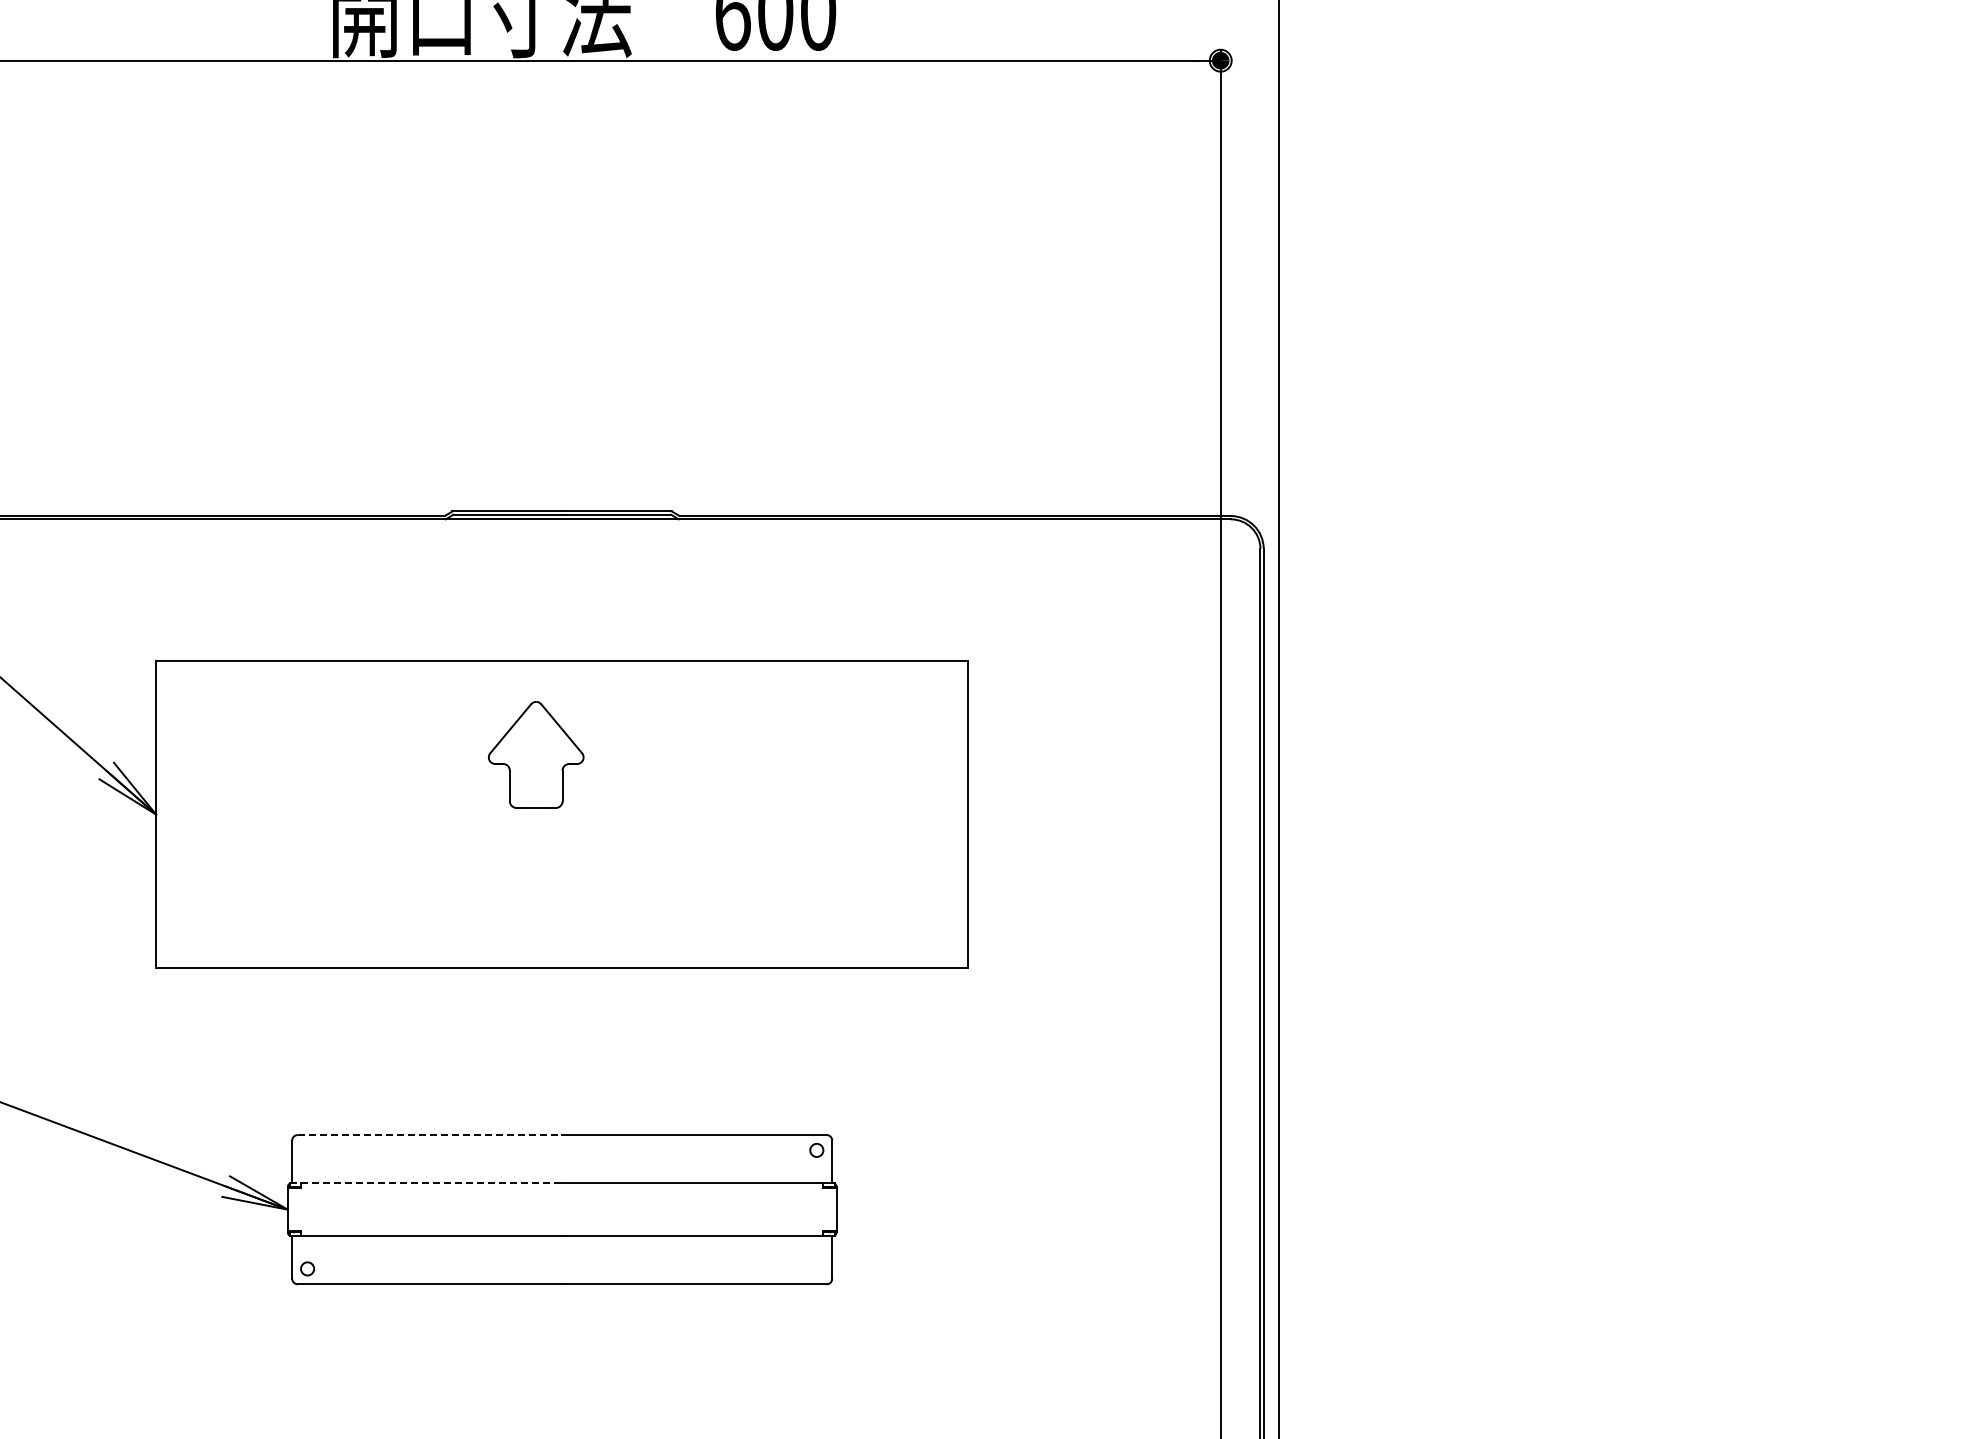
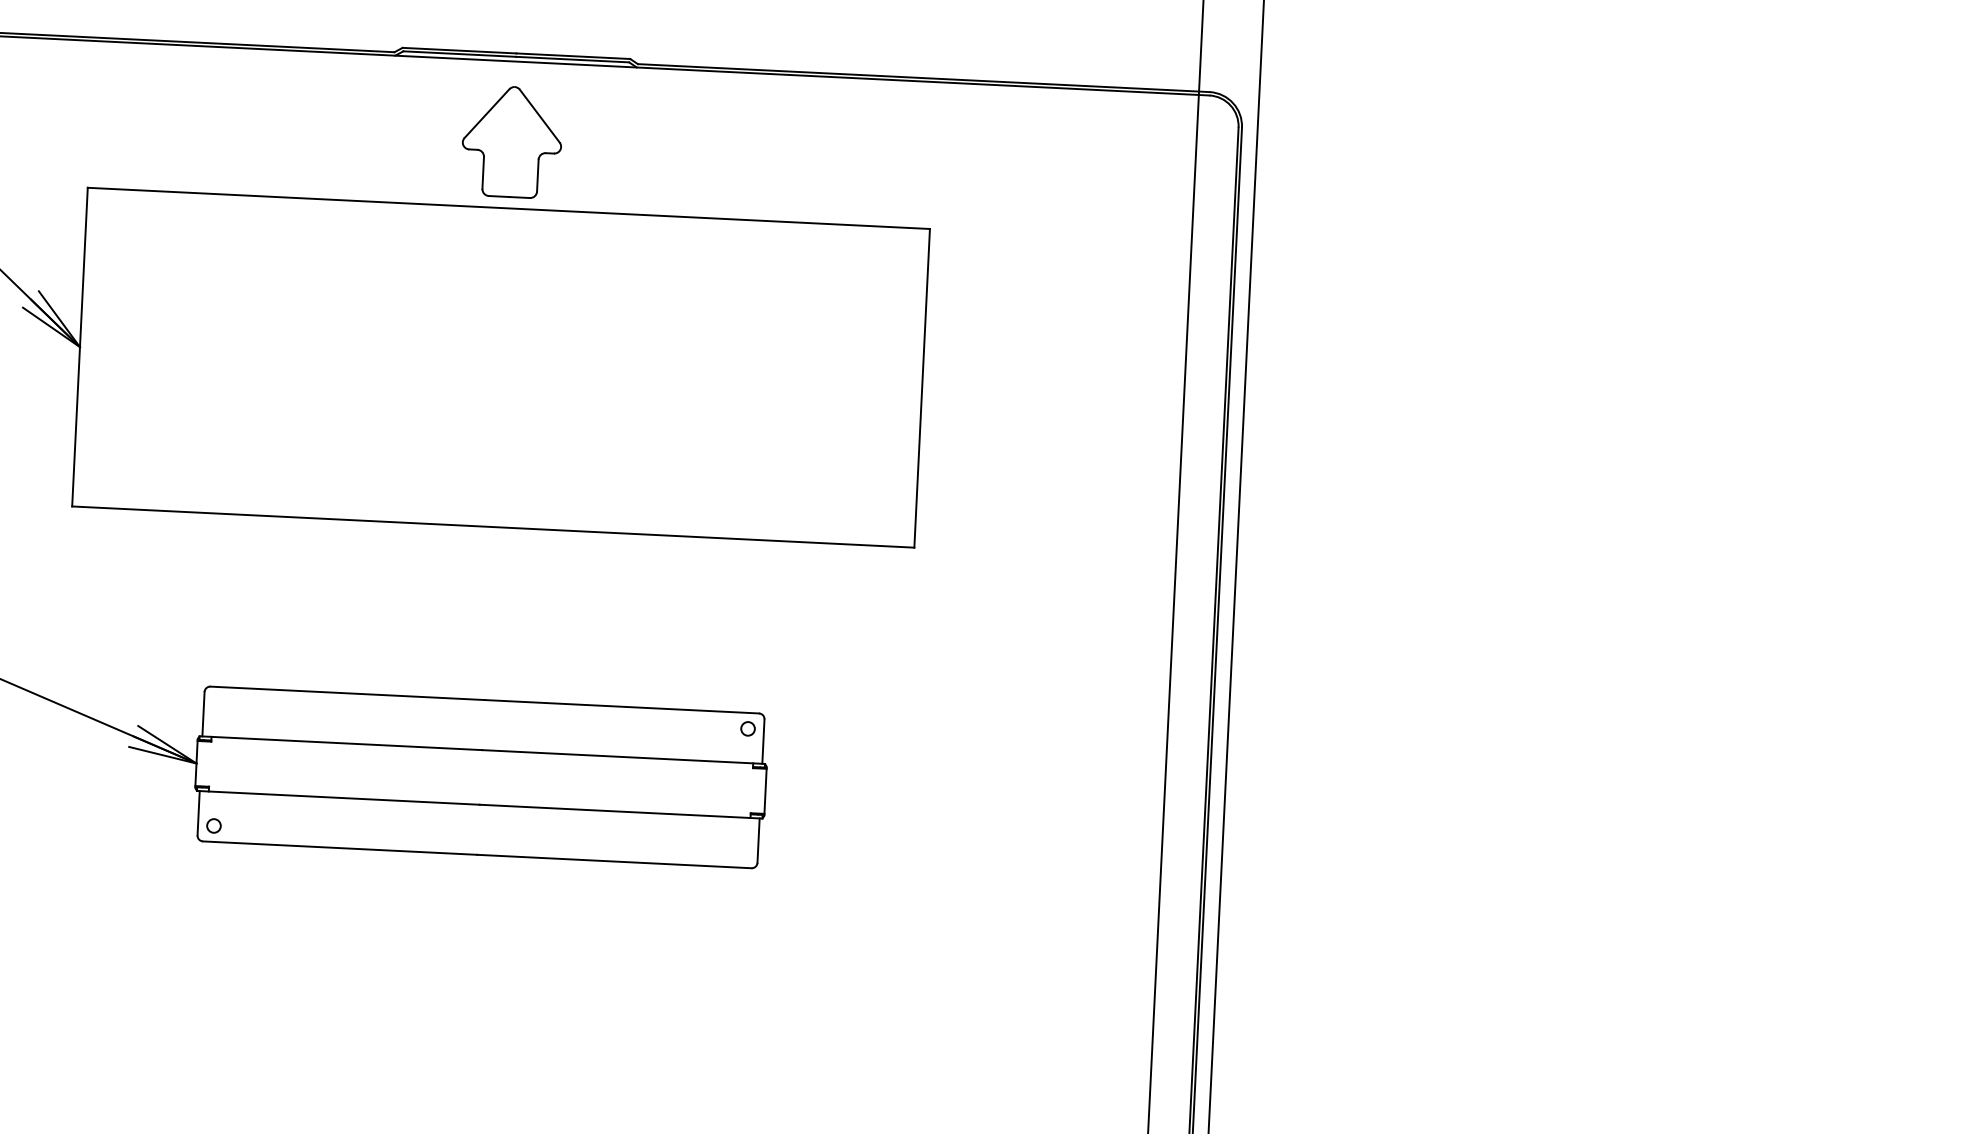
part: (535, 754) -> (511, 141), moved
line: (430, 1135) -> (348, 693), dashed -> solid
line: (426, 1183) -> (341, 743), dashed -> solid

